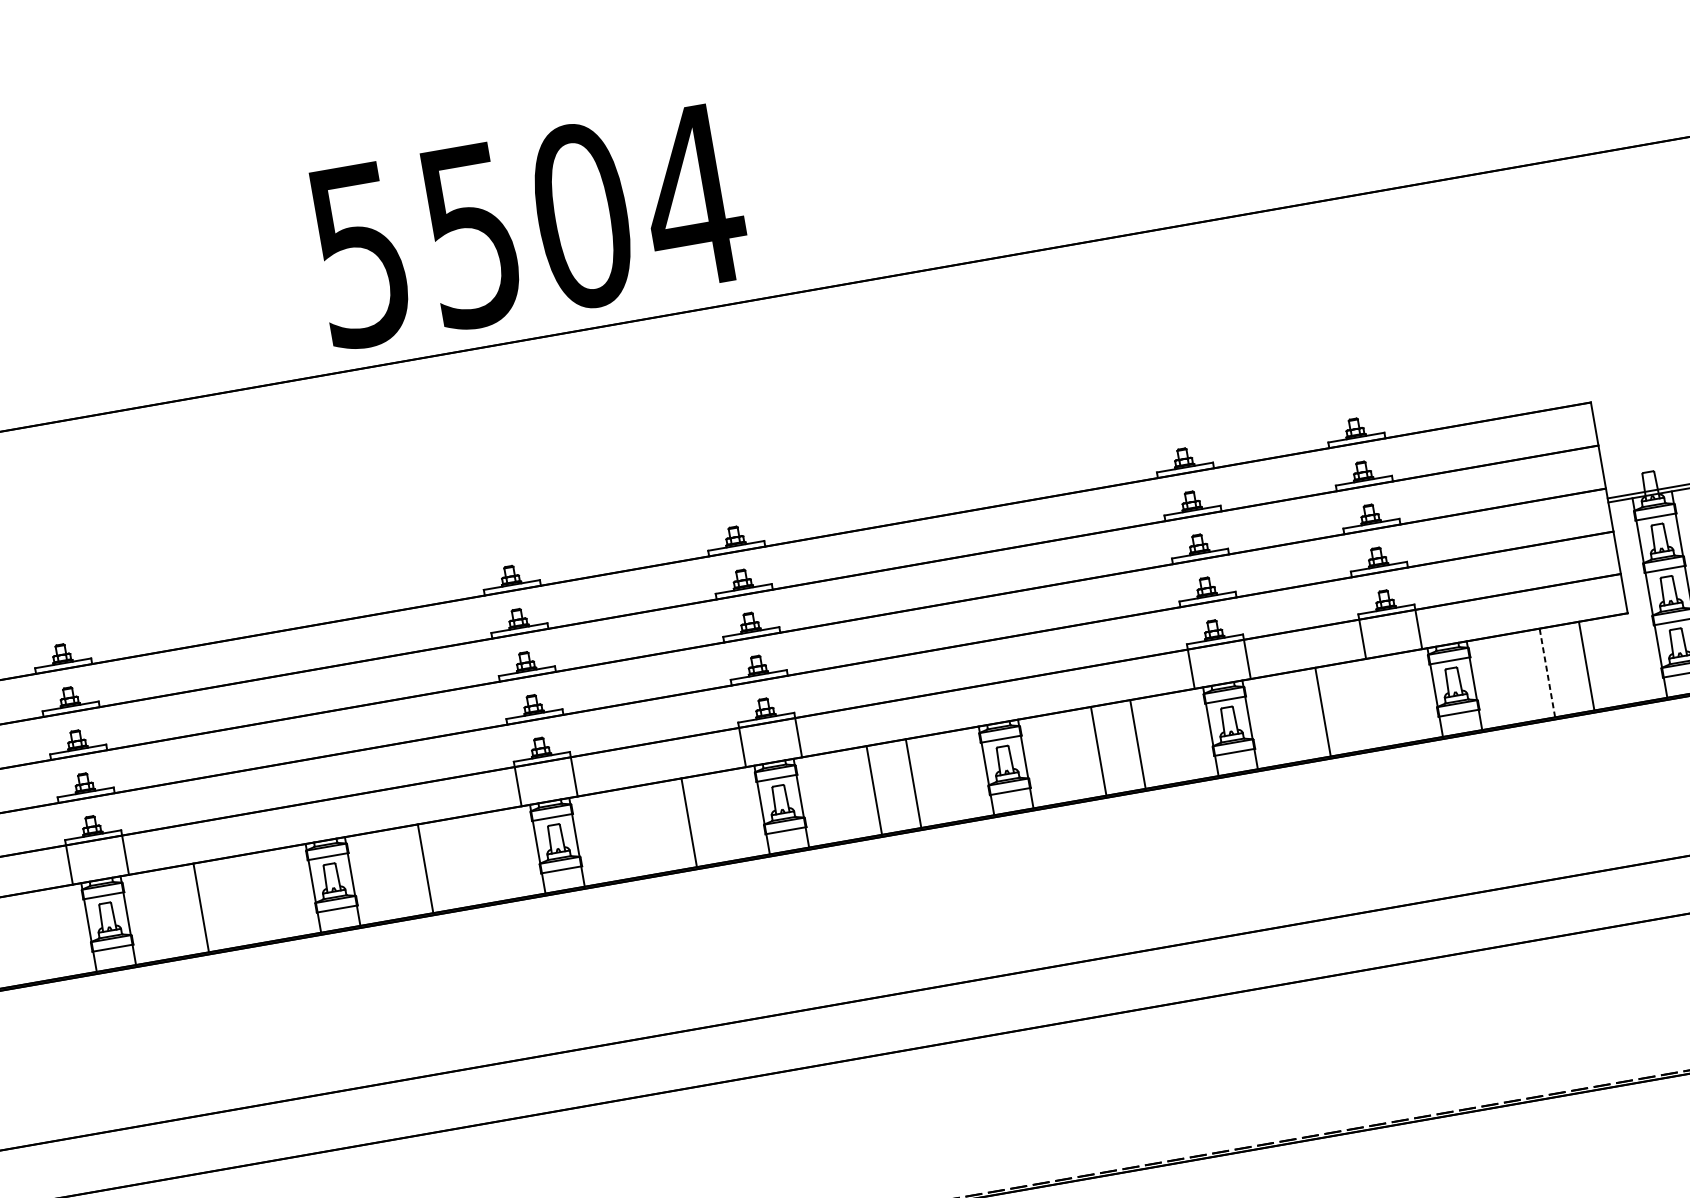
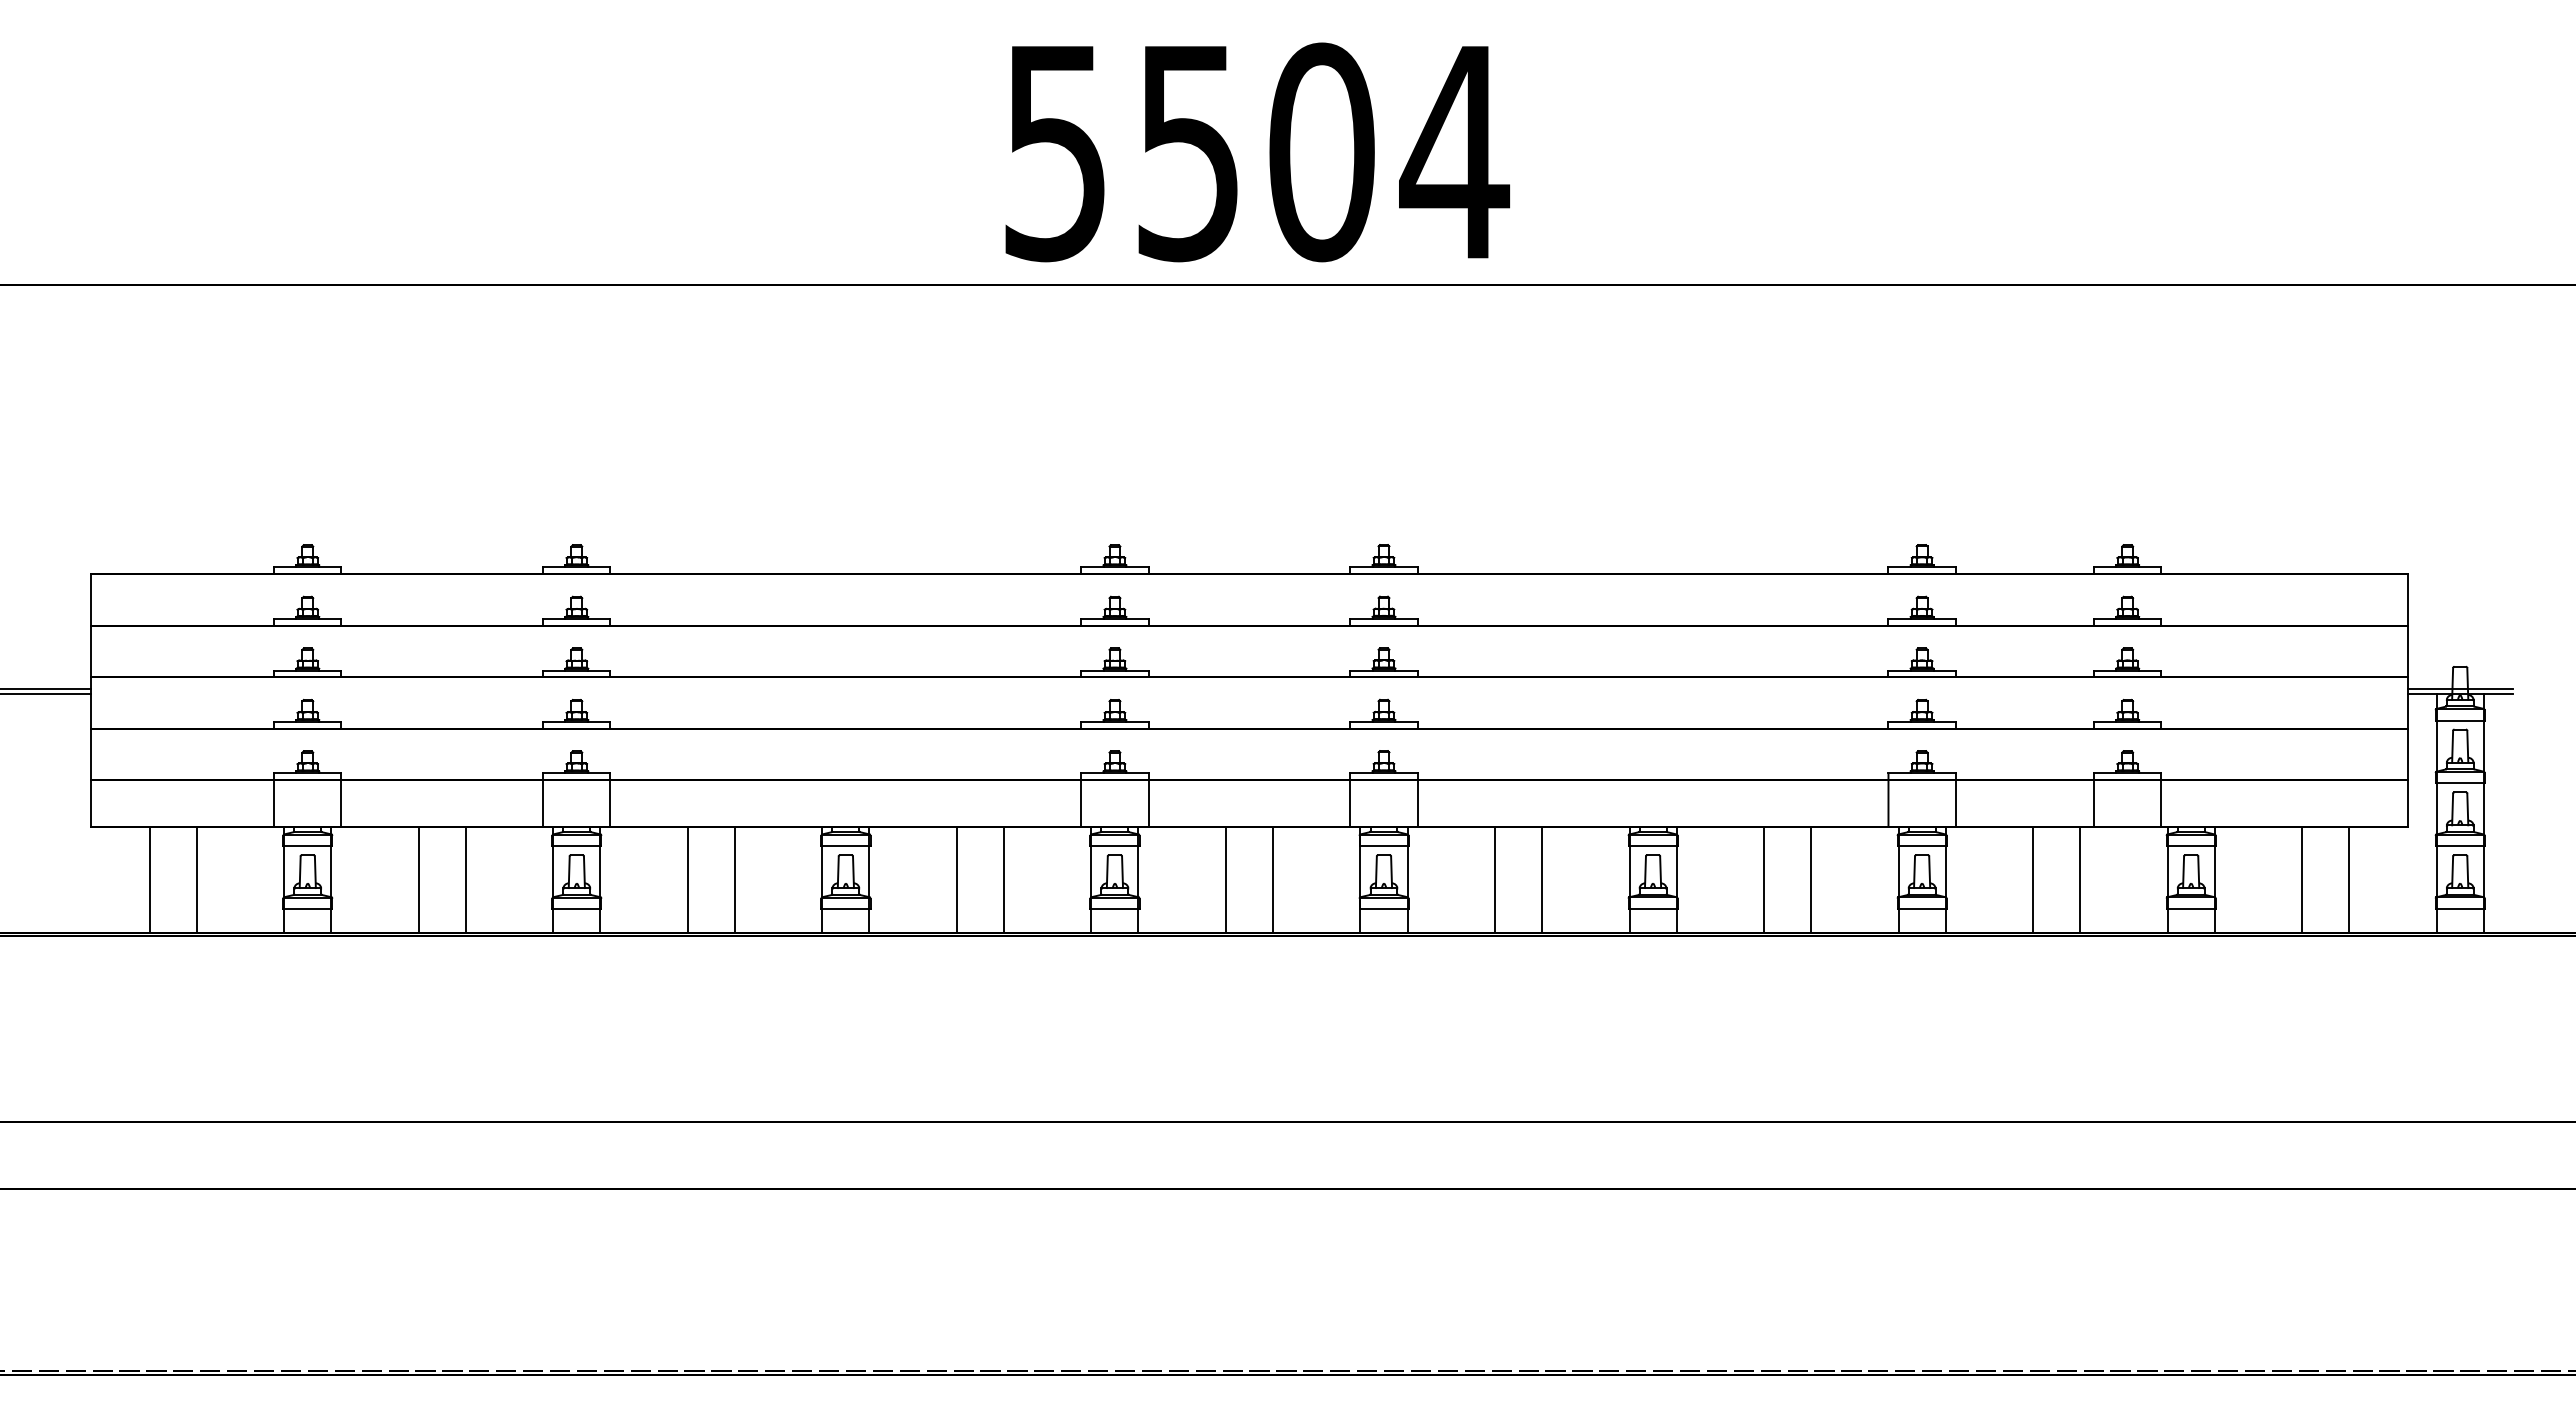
text: (528, 225) -> (1257, 152), moved
line: (1547, 672) -> (2302, 879), dashed -> solid
line: (1362, 704) -> (2080, 879), added
line: (649, 829) -> (1225, 879), added
line: (464, 861) -> (1003, 879), added
line: (240, 900) -> (734, 879), added
line: (15, 939) -> (465, 879), added

